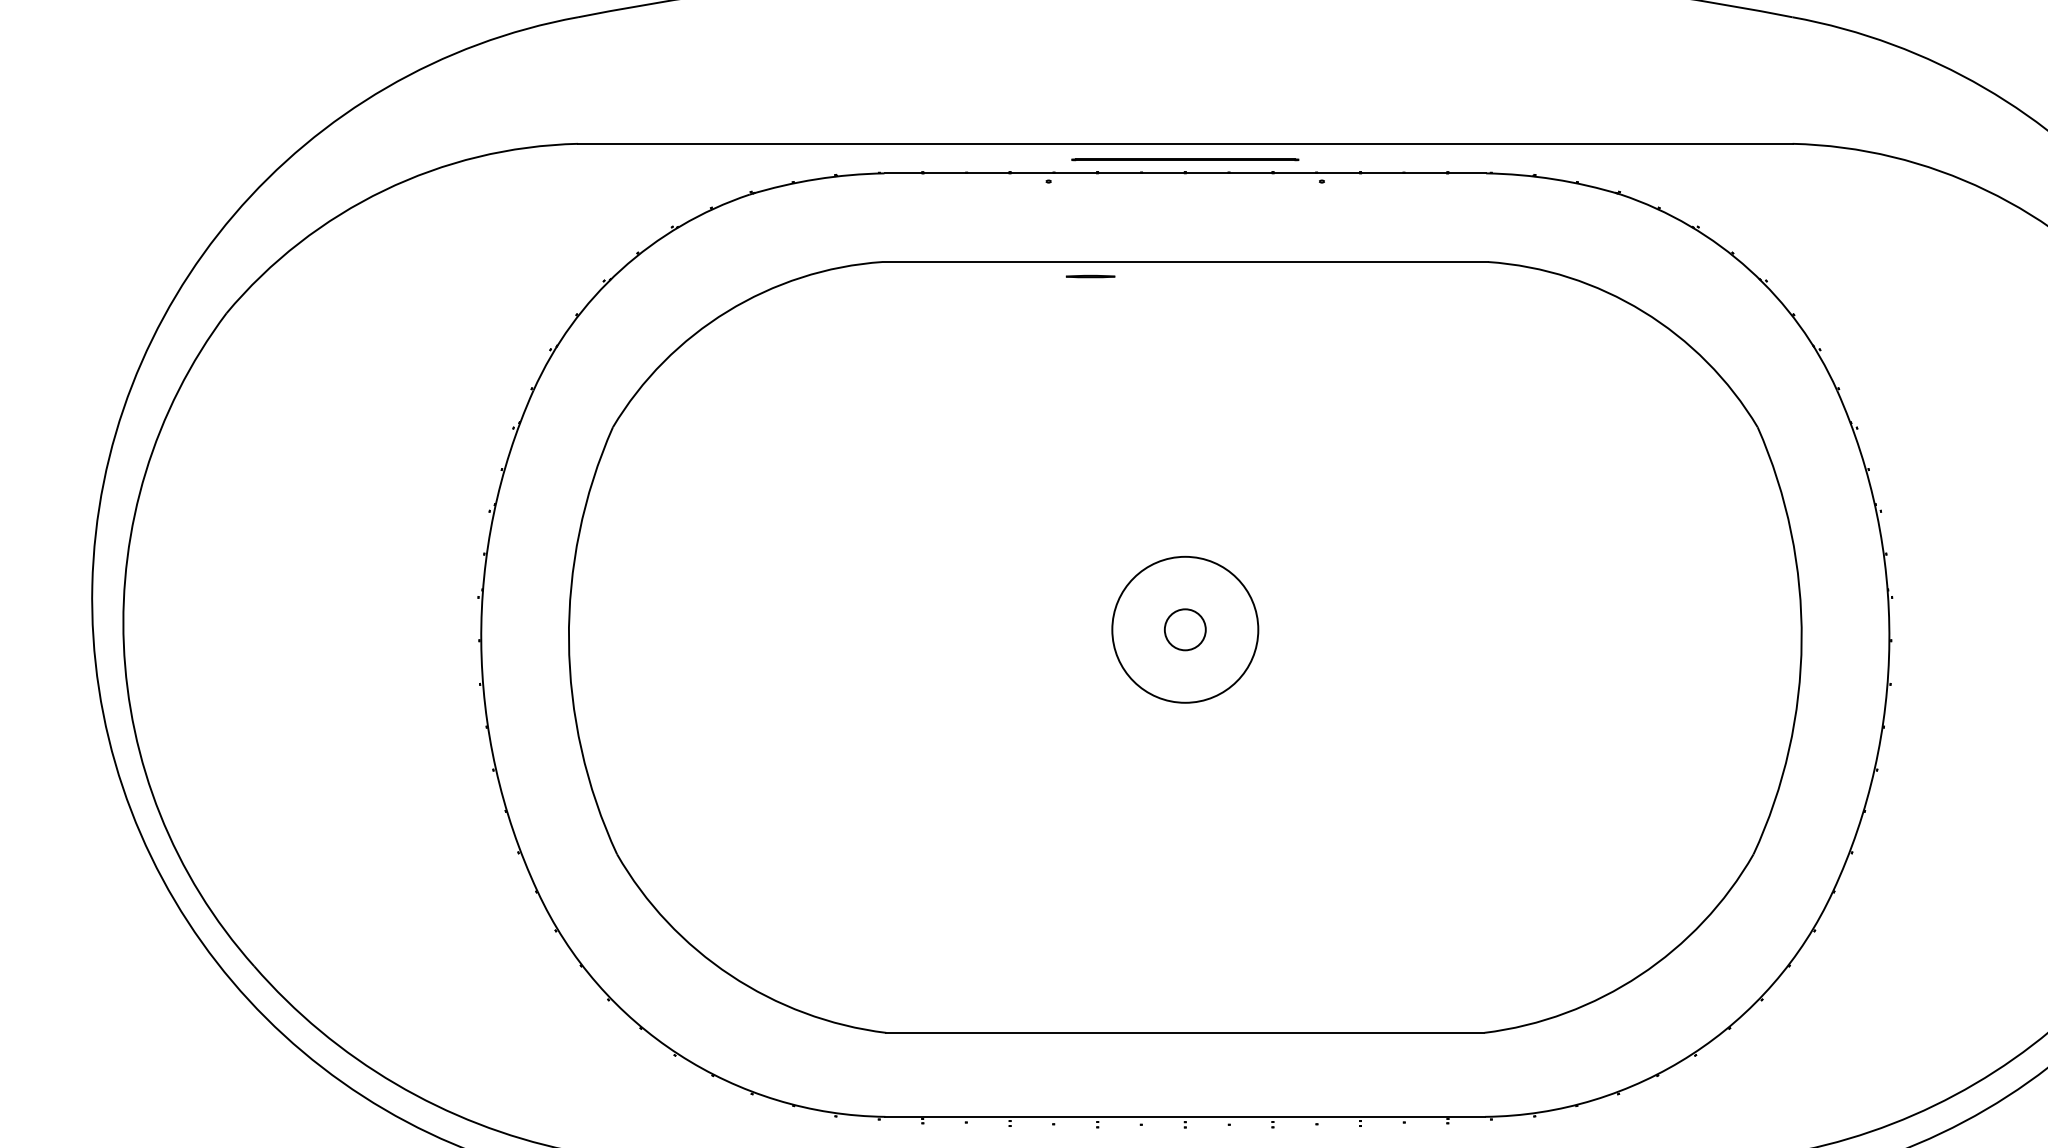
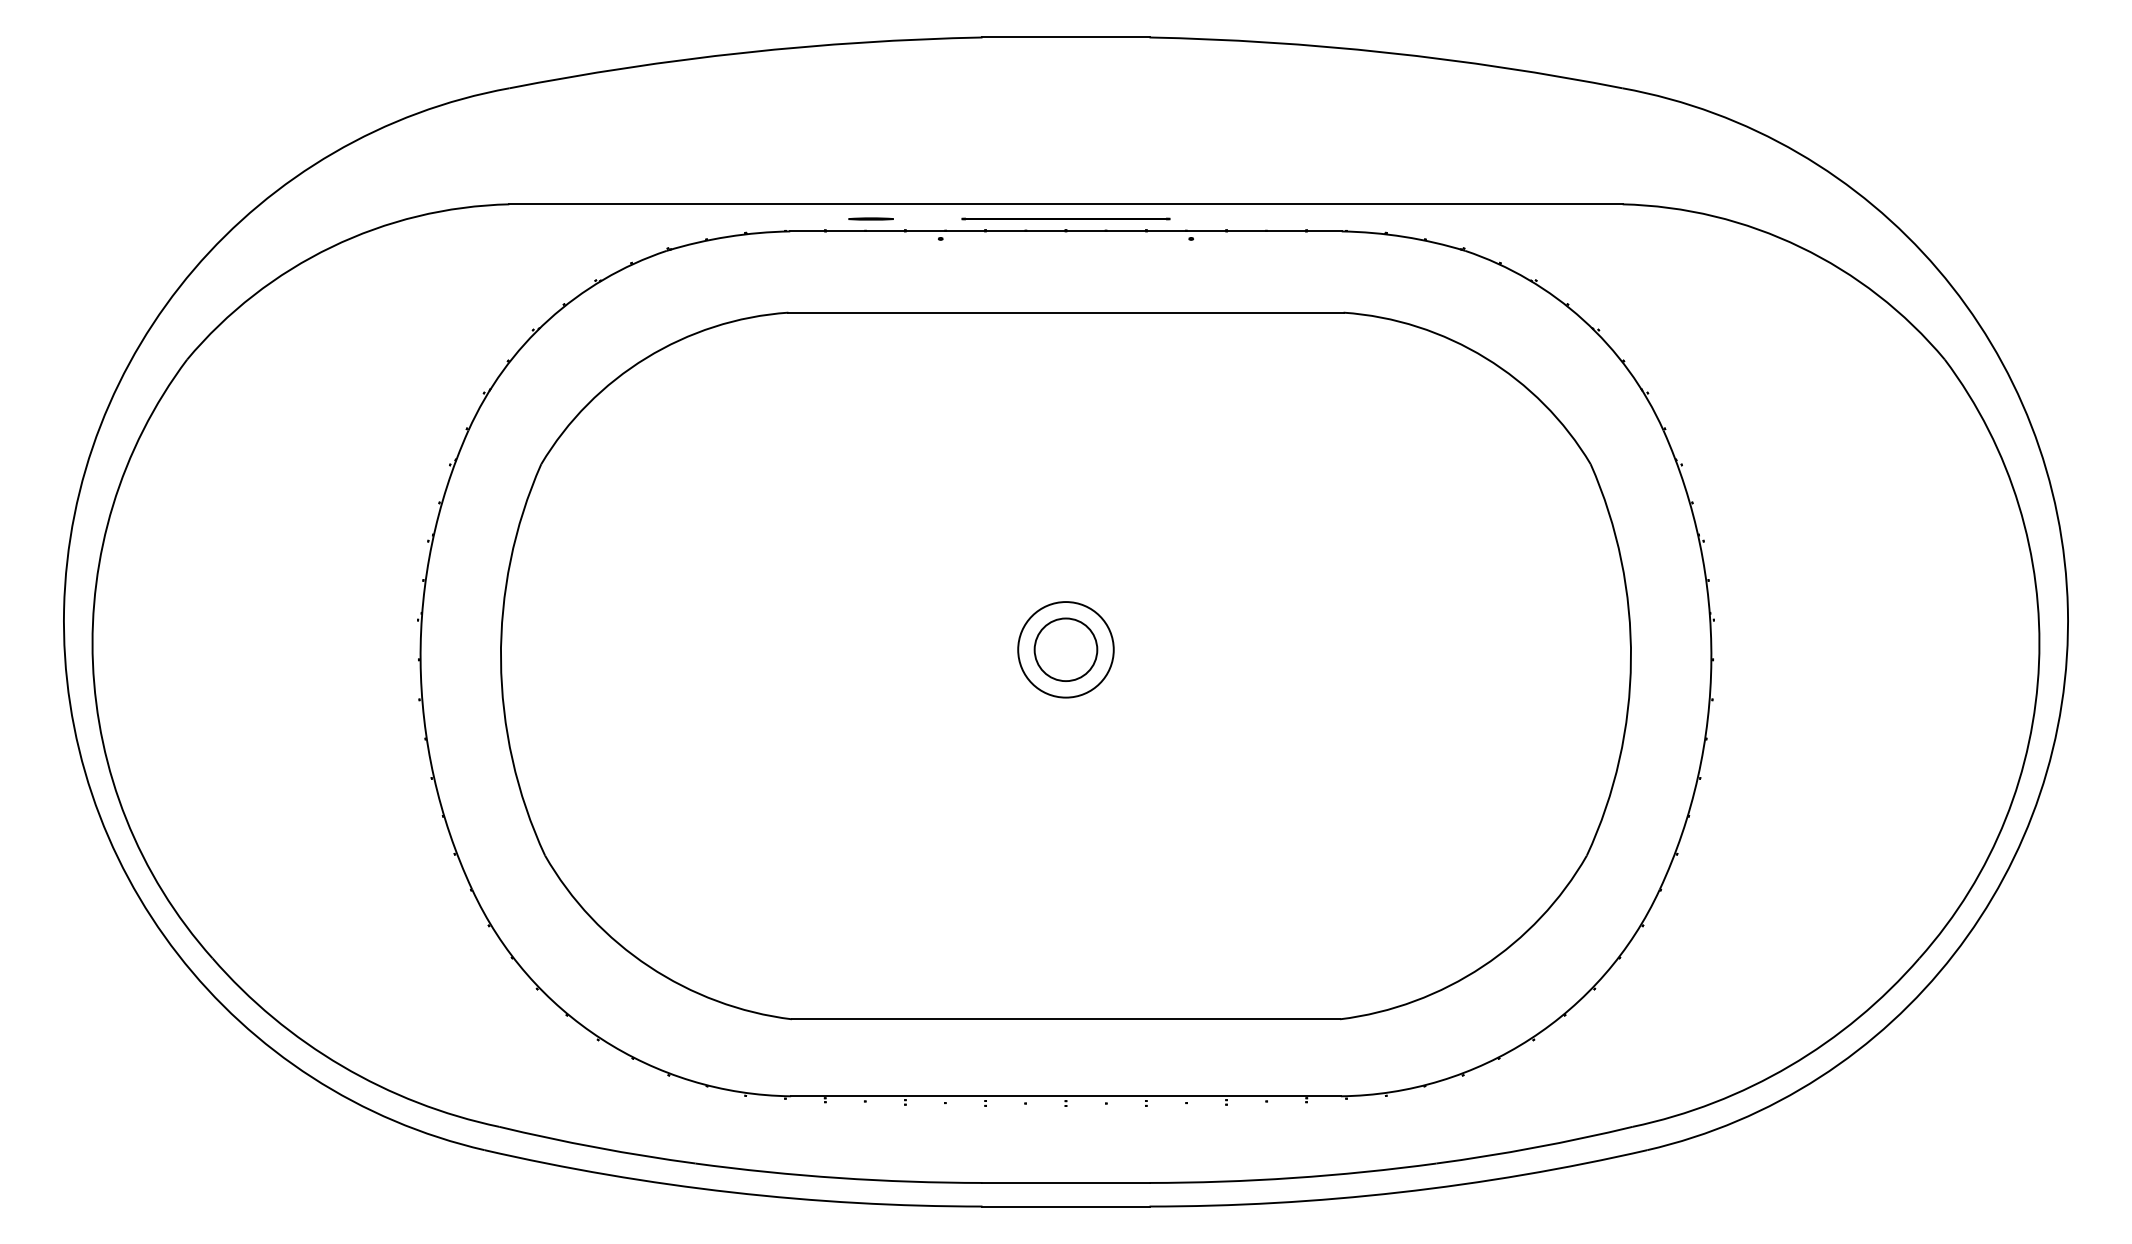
line: (1089, 276) -> (870, 218), moved
circle: (1184, 629) -> (1065, 649), size x0.71
circle: (1184, 629) -> (1065, 649), size x1.67

